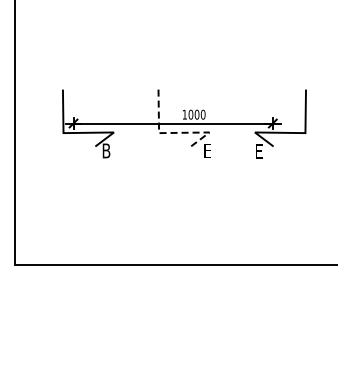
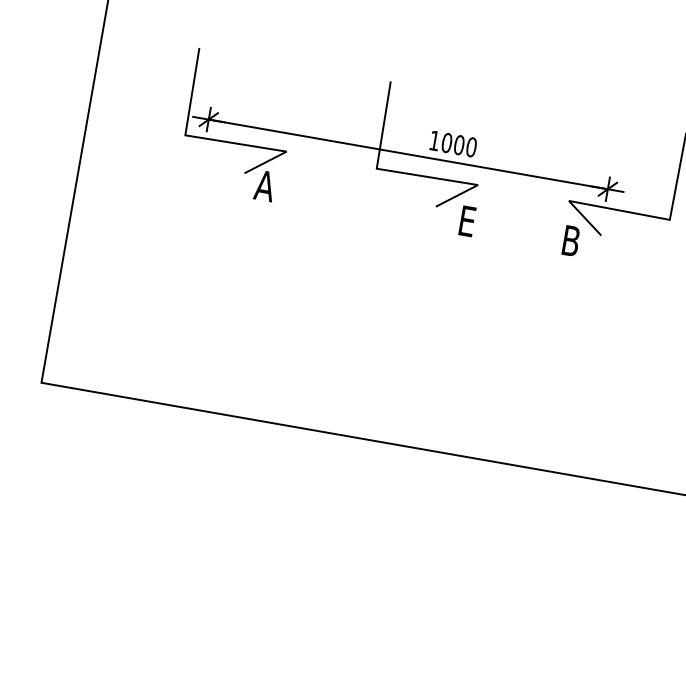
line: (174, 132) -> (407, 172), dashed -> solid
text: (105, 150) -> (263, 184), B -> A
text: (259, 151) -> (571, 240), E -> B

